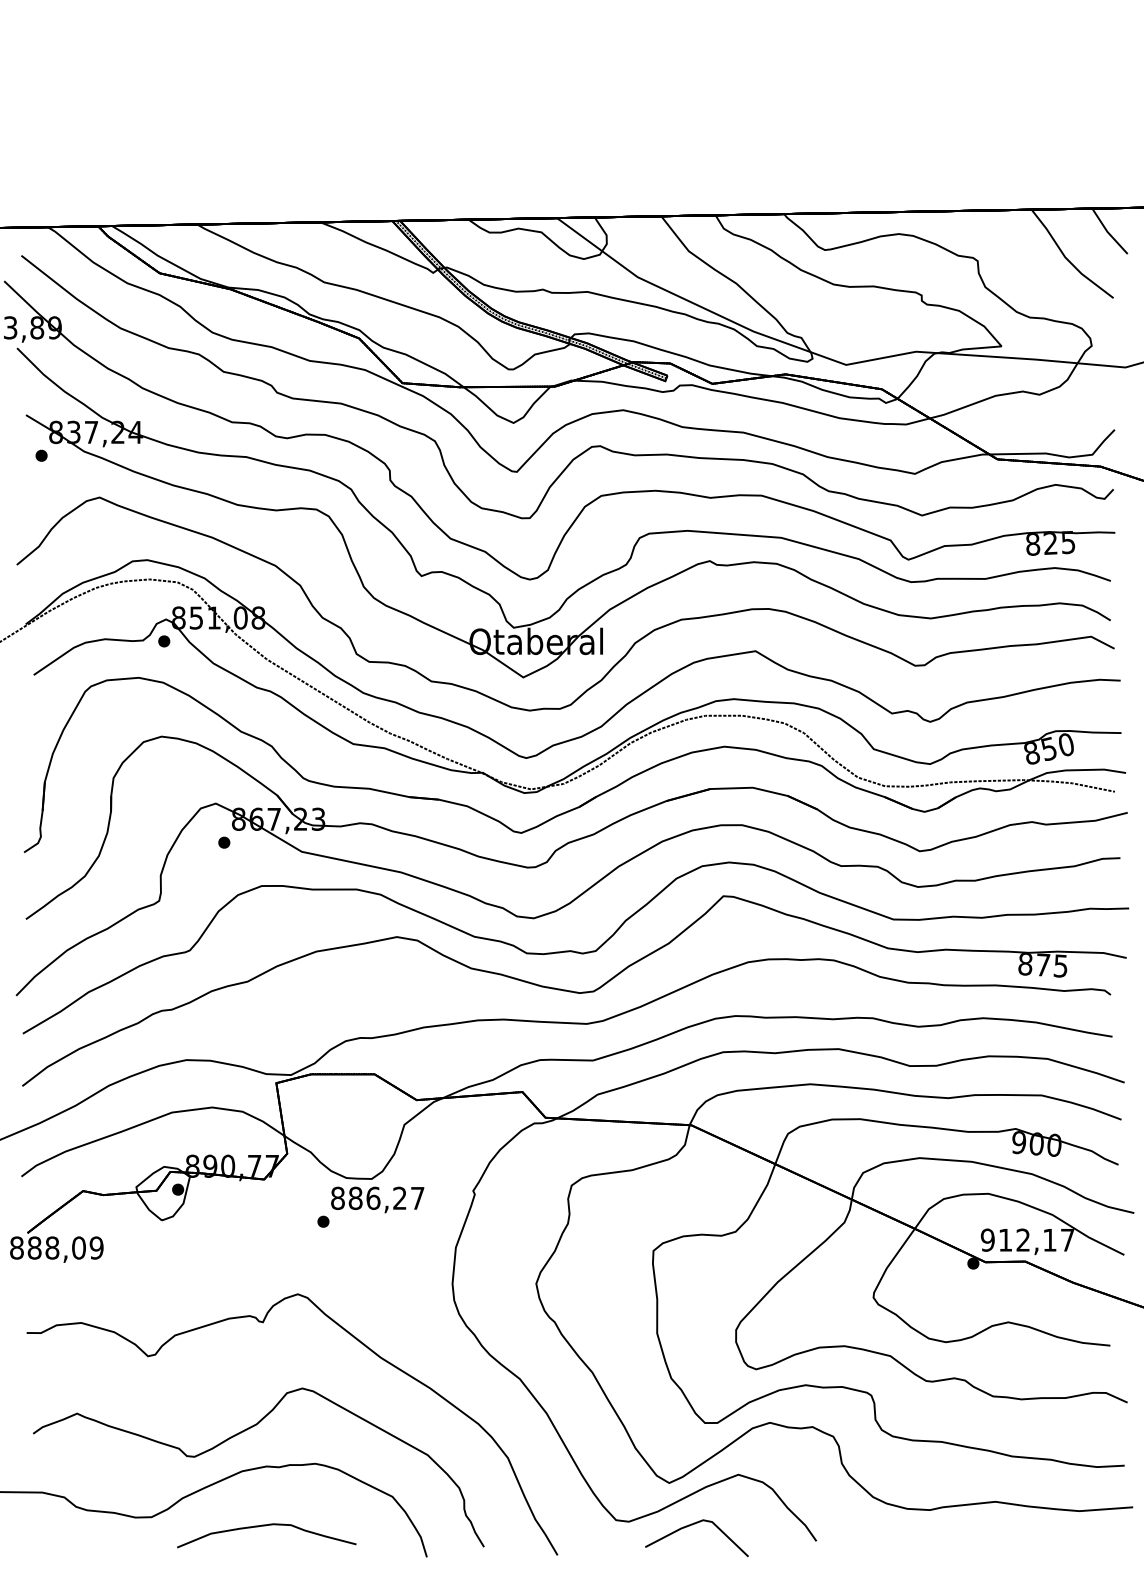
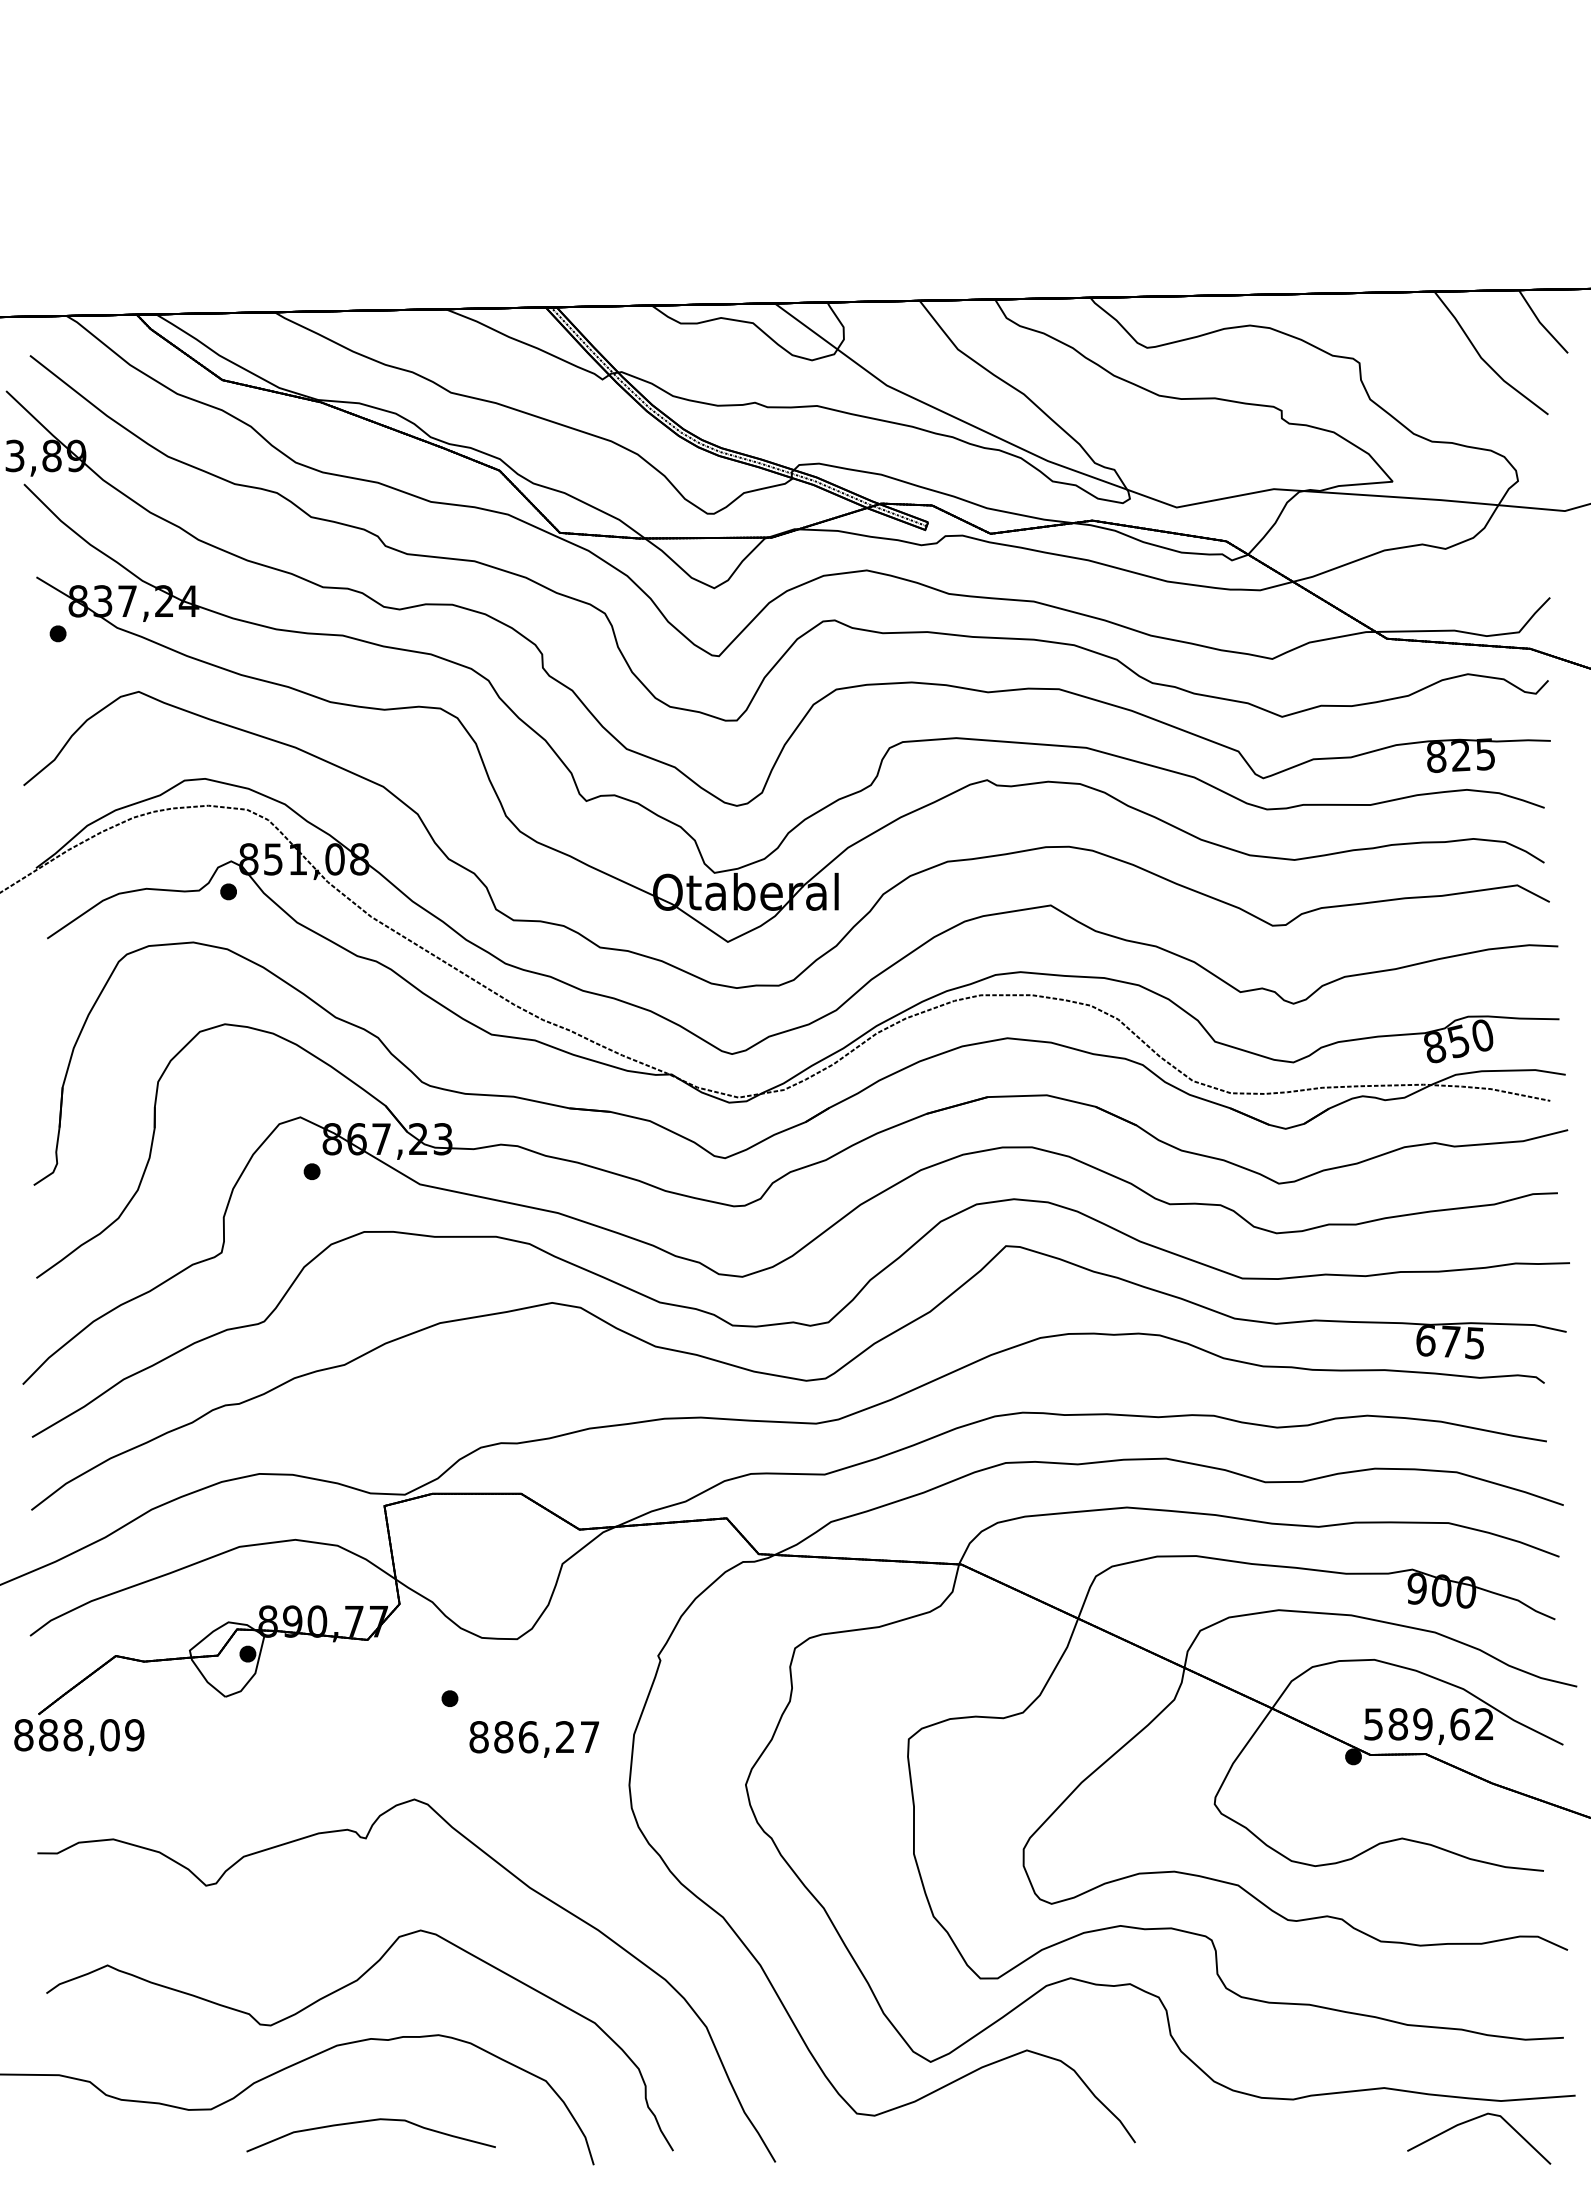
text: (1025, 964) -> (1425, 1340), 875 -> 675
text: (377, 1200) -> (534, 1739), moved
text: (1027, 1240) -> (1428, 1724), 912,17 -> 589,62
line: (692, 1525) -> (1473, 2120), moved

